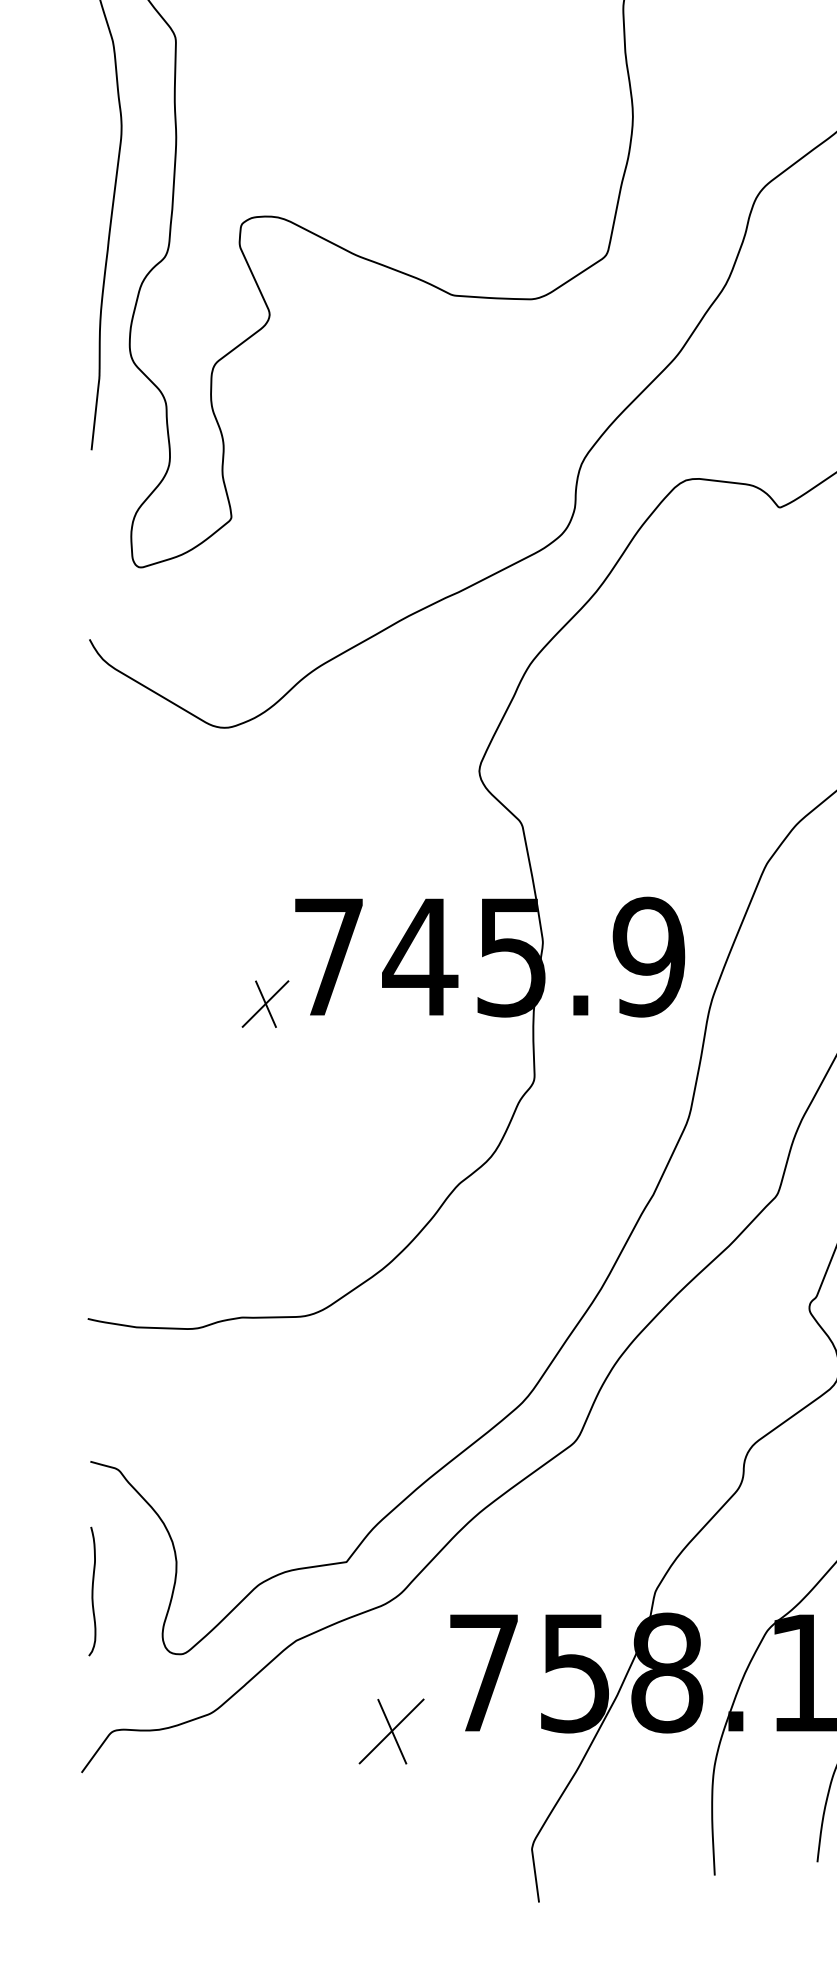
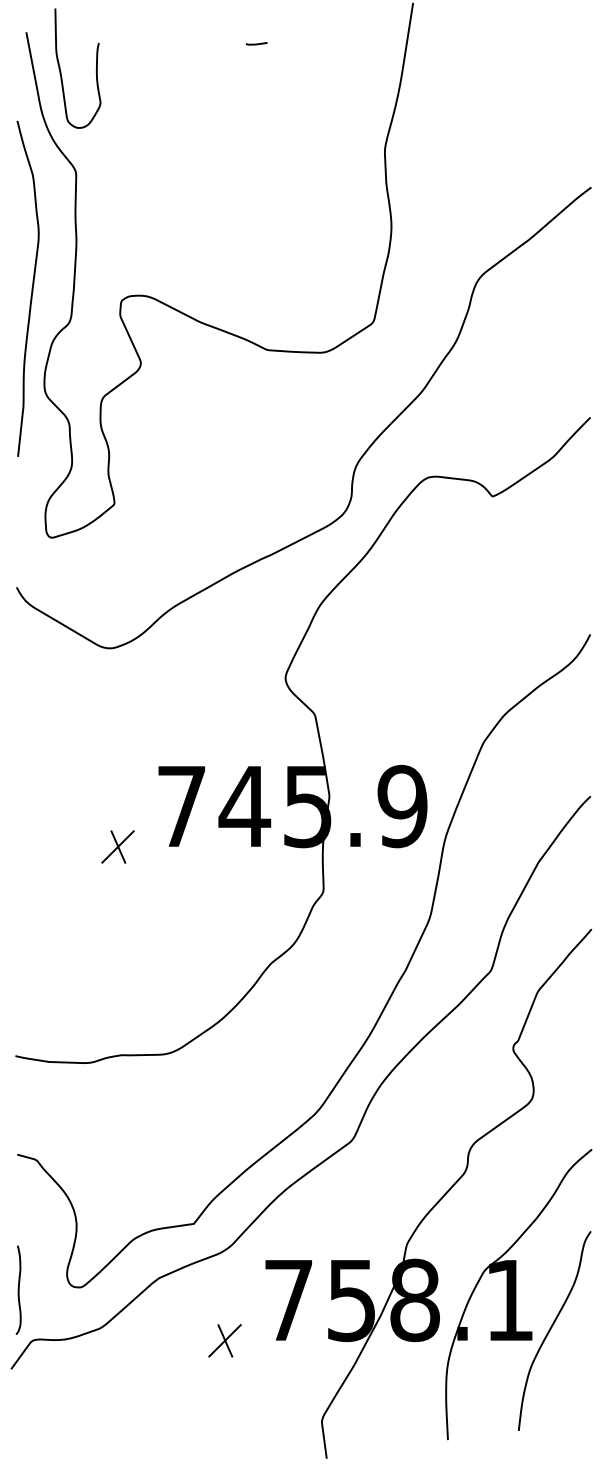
part: (264, 1003) -> (117, 846), moved
curve: (92, 1590) -> (18, 1289), moved
part: (390, 1731) -> (224, 1340), size x0.71

